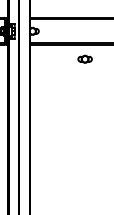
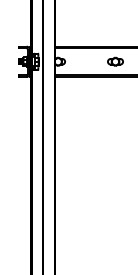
part: (85, 59) -> (115, 61), moved

